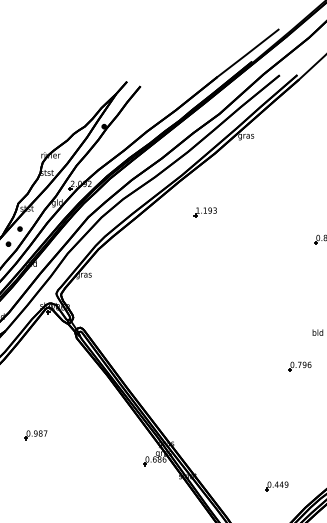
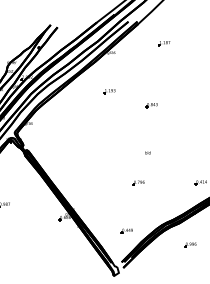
part: (205, 212) -> (109, 91), moved
part: (299, 365) -> (138, 182), moved

